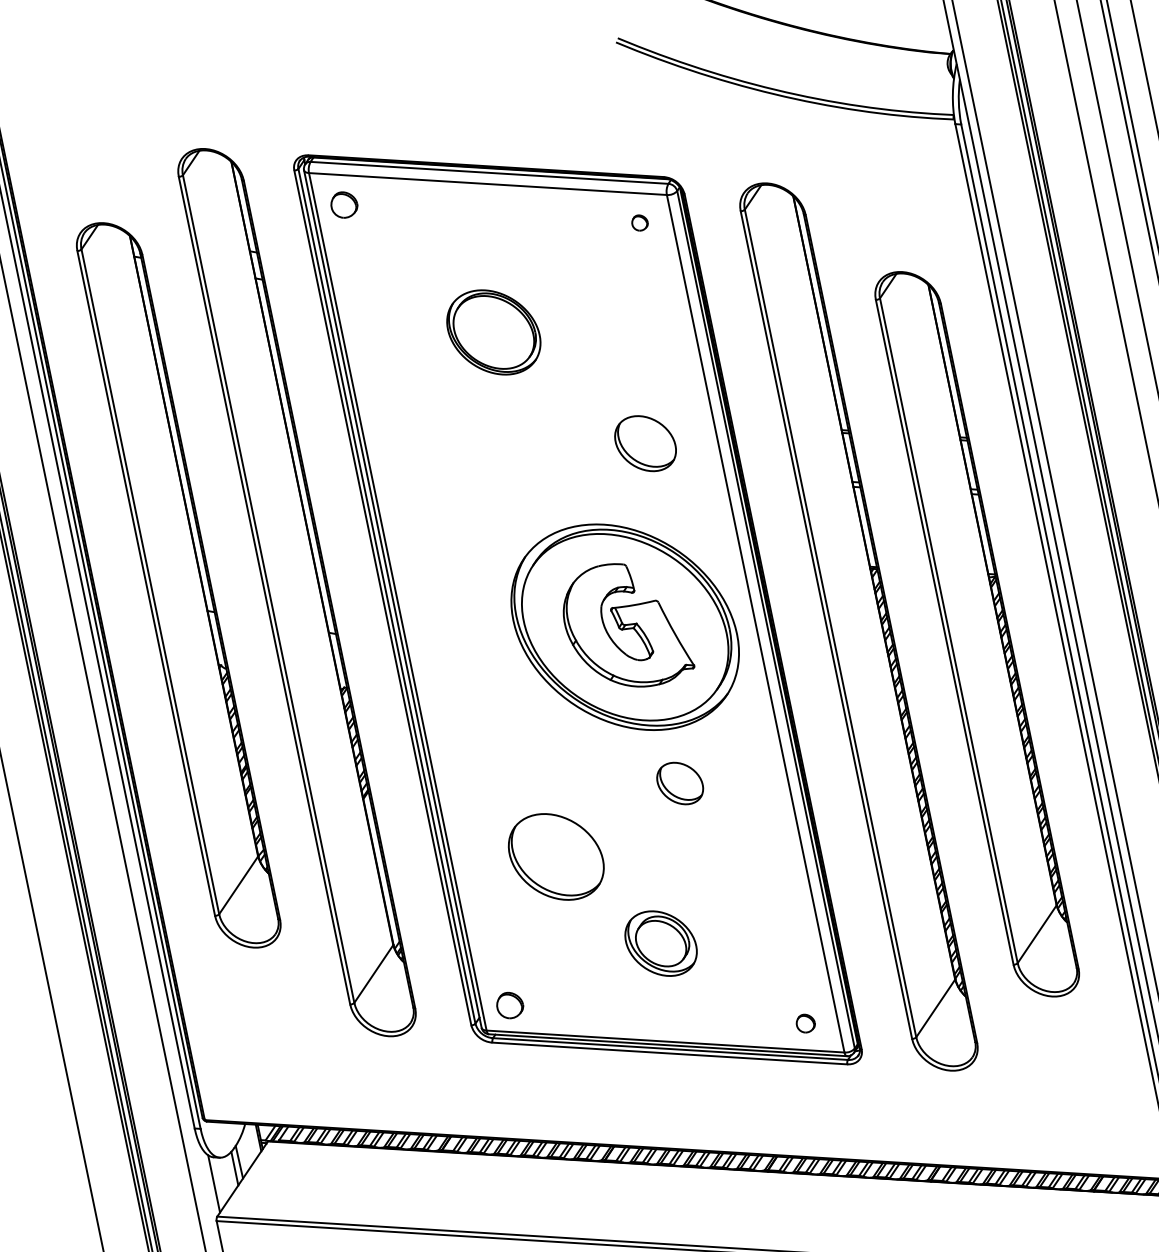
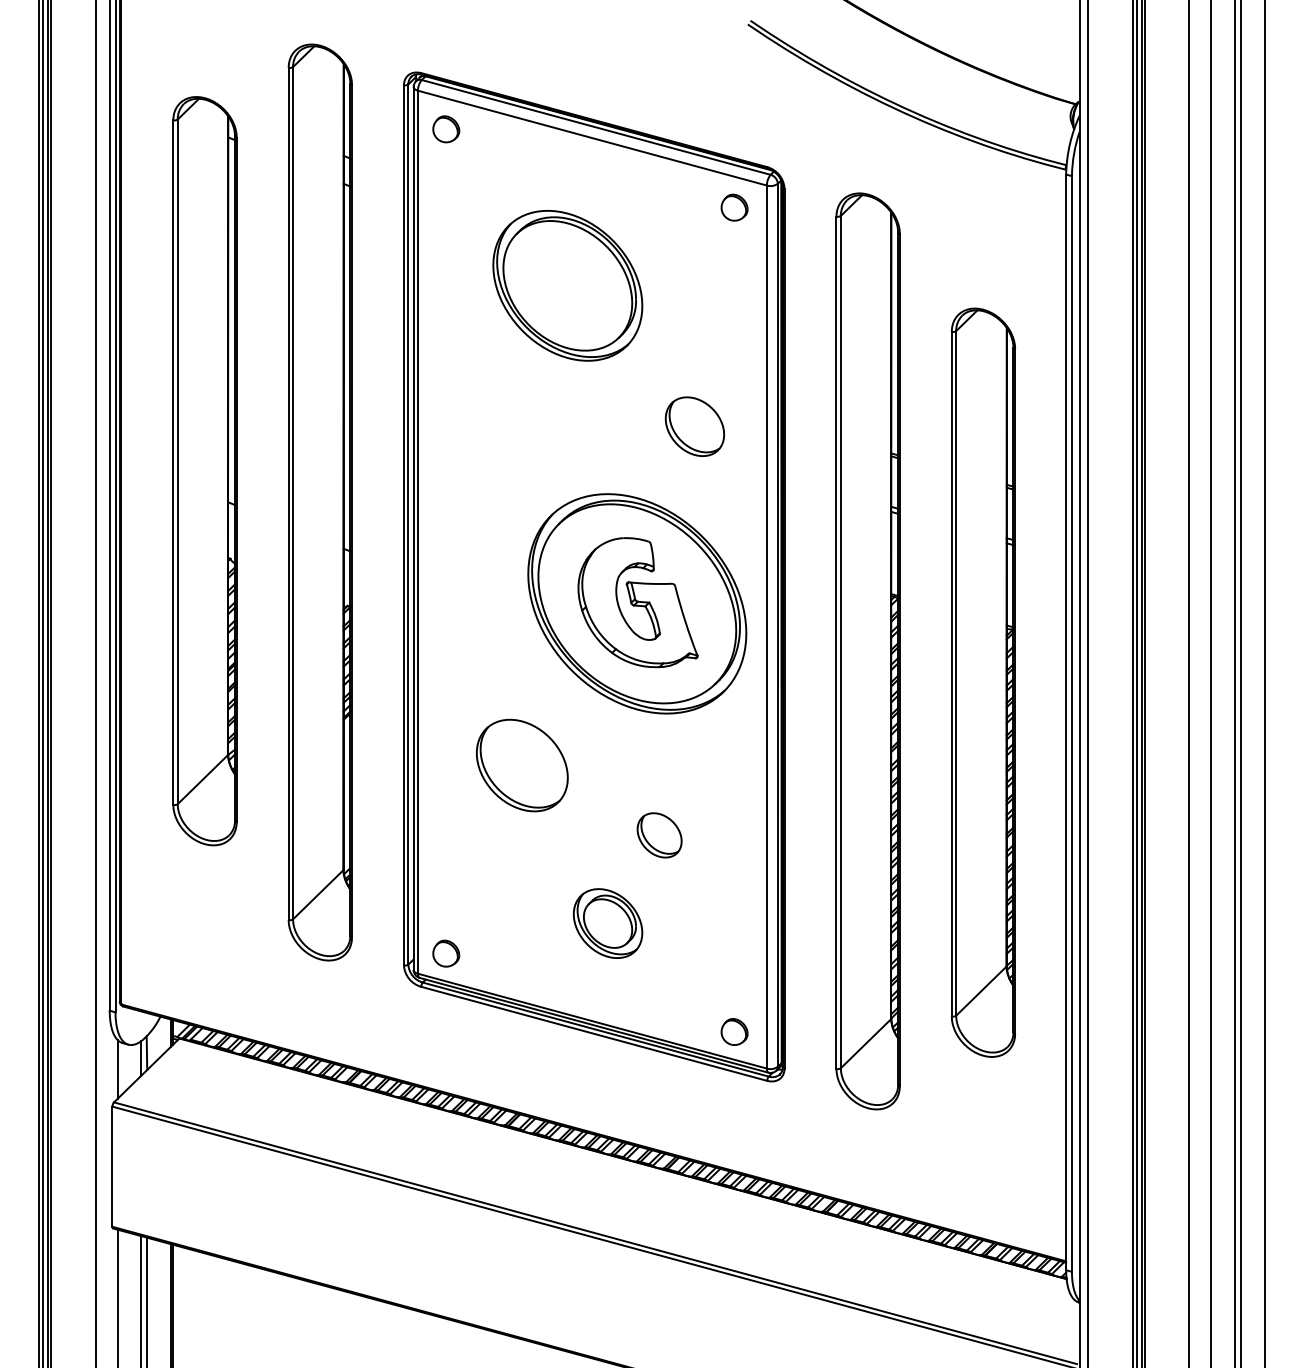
part: (639, 222) -> (734, 207), size x1.67
part: (493, 332) -> (567, 285), size x1.67
part: (680, 783) -> (659, 835), moved
part: (556, 856) -> (522, 765), moved
part: (805, 1023) -> (734, 1031), size x1.43

